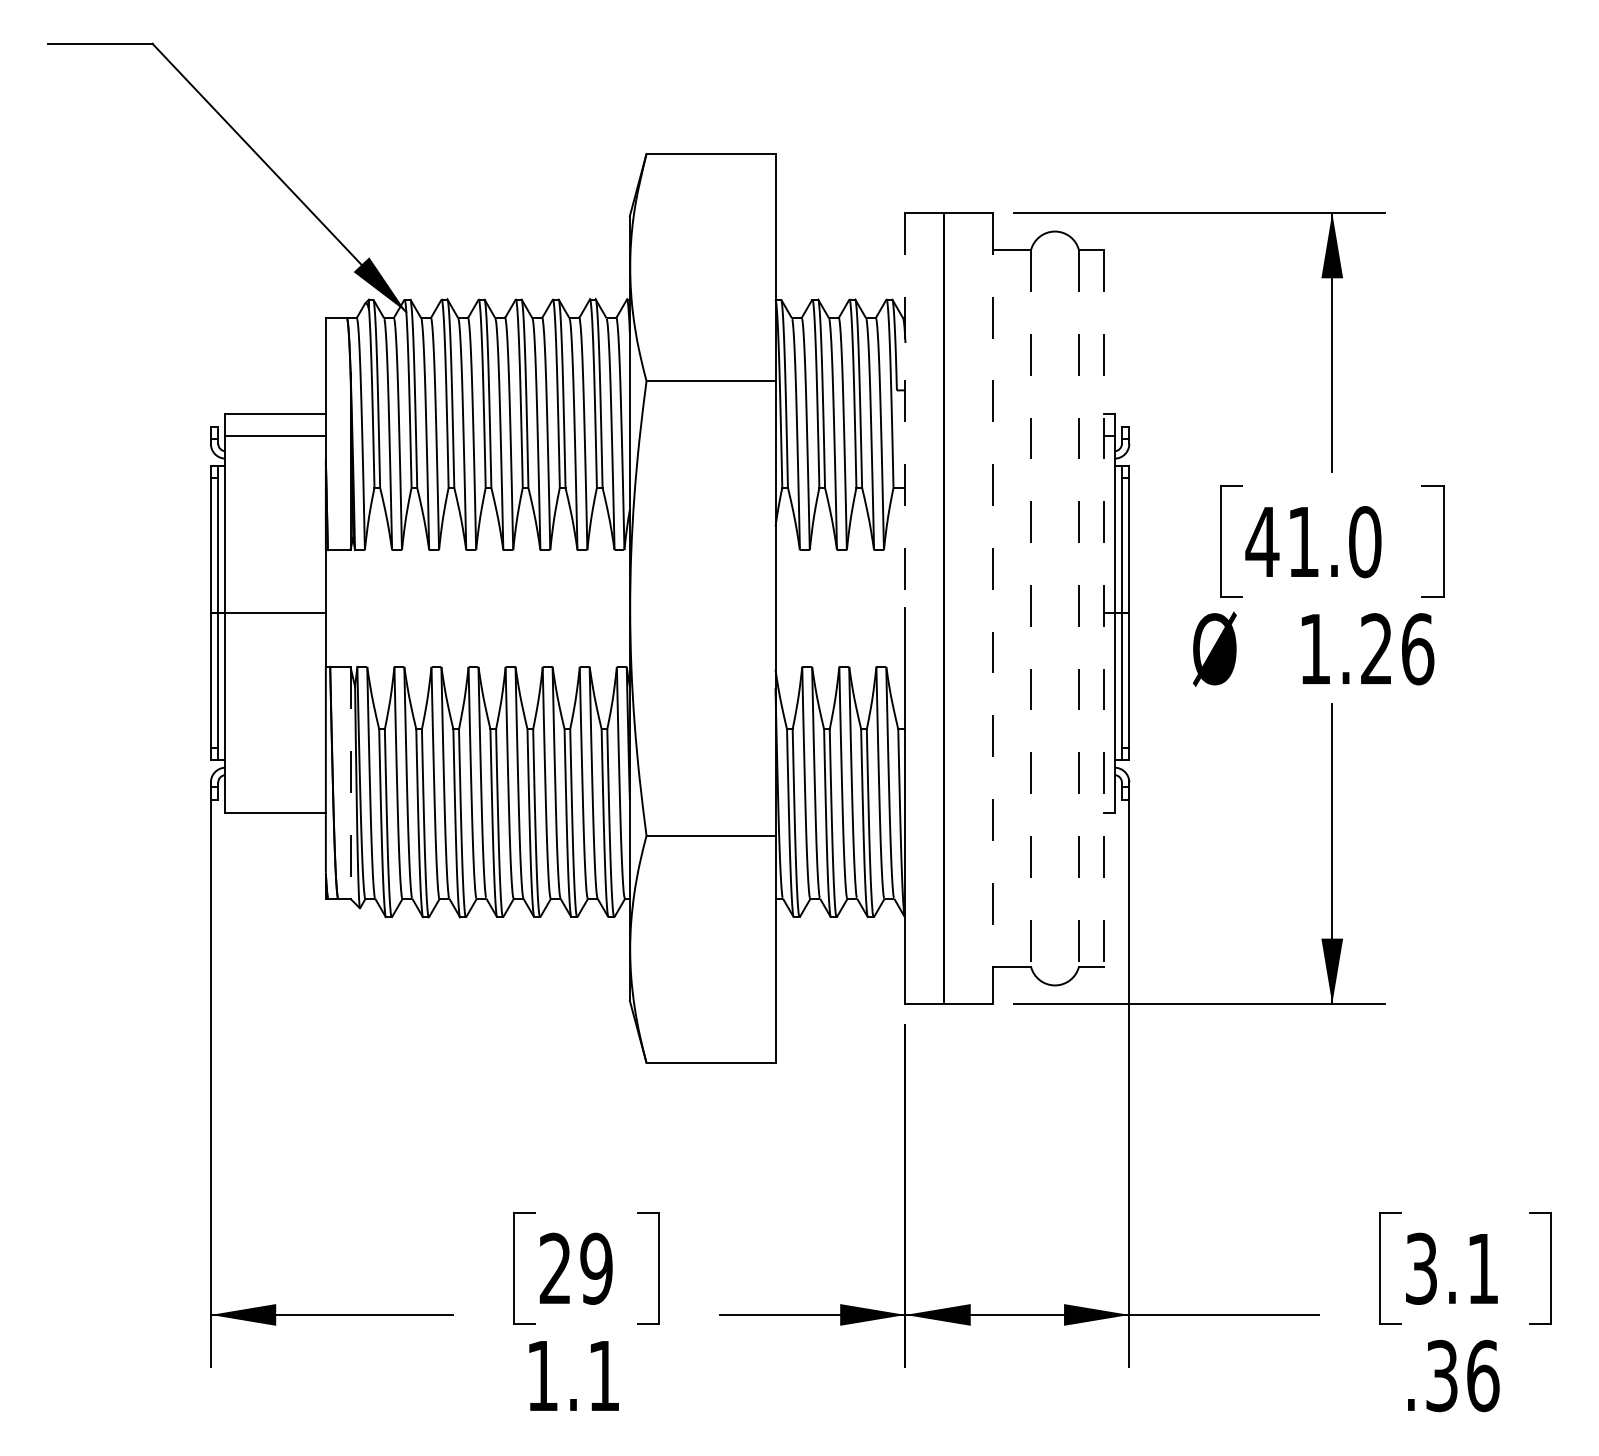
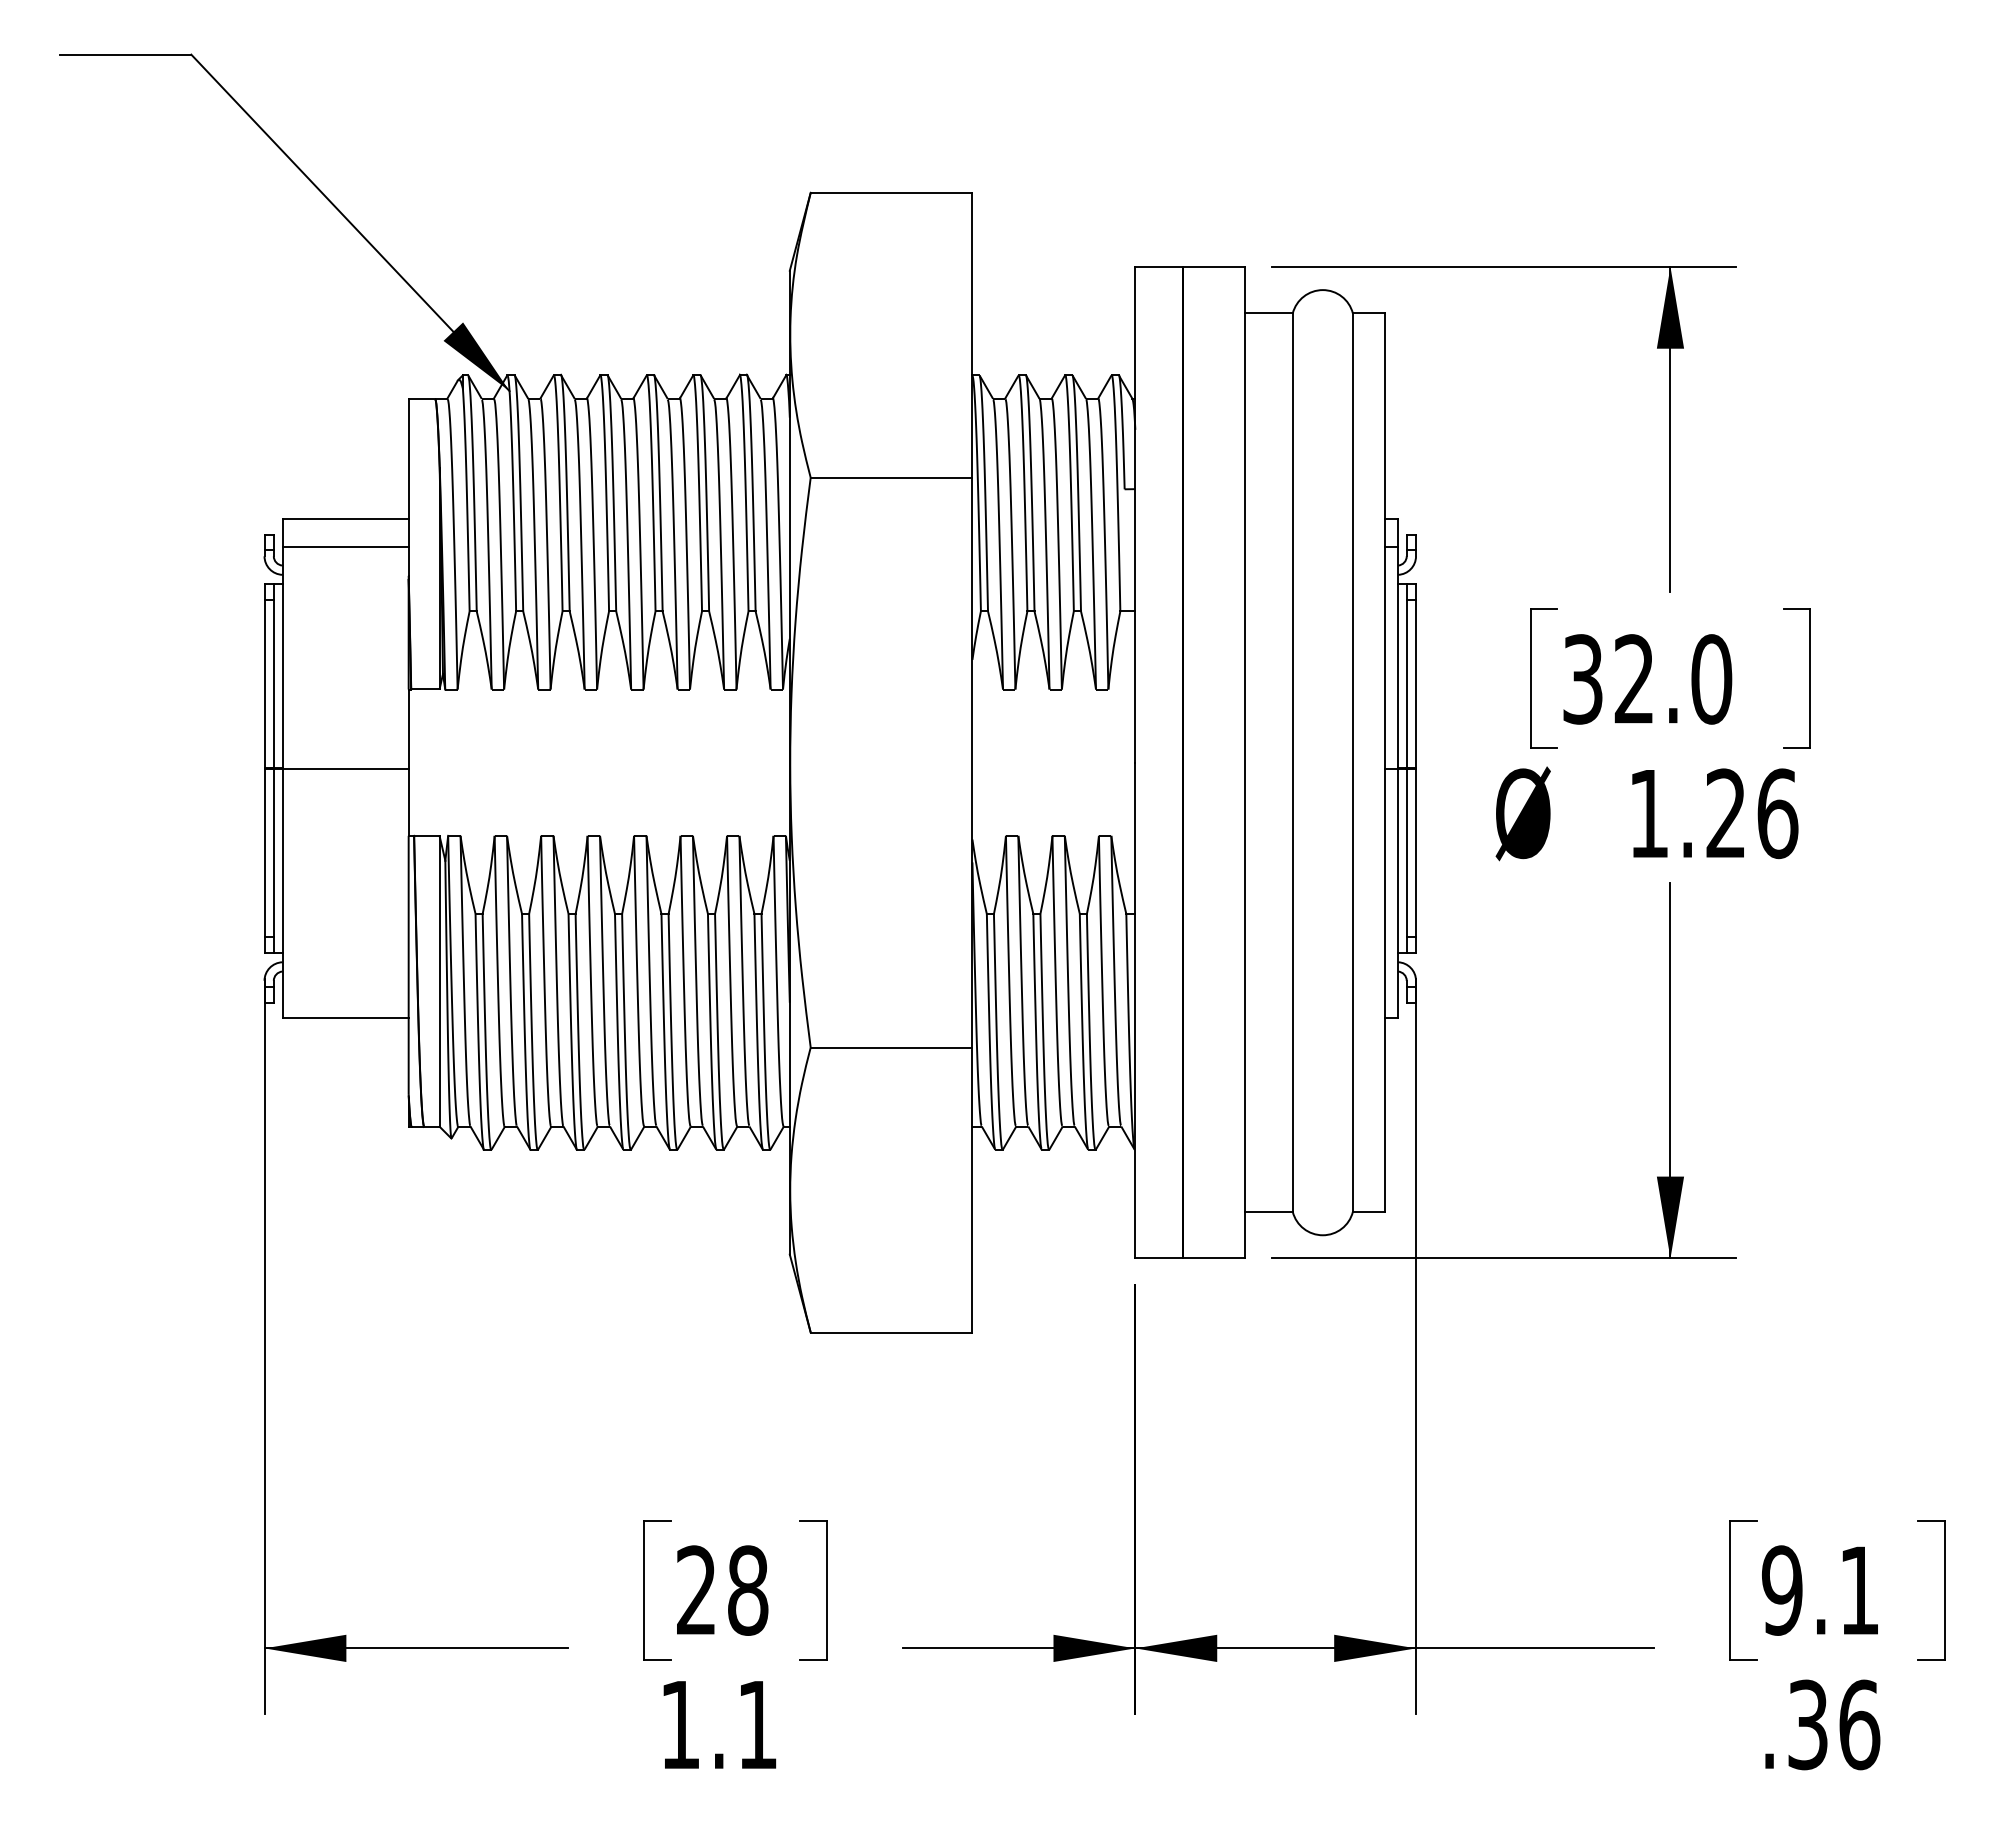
line: (905, 410) -> (1135, 514), dashed -> solid
text: (1281, 542) -> (1606, 679), 41.0 -> 32.0
line: (993, 608) -> (1245, 762), dashed -> solid
line: (1030, 609) -> (1292, 763), dashed -> solid
line: (1078, 609) -> (1352, 763), dashed -> solid
line: (1104, 609) -> (1384, 763), dashed -> solid
line: (350, 783) -> (439, 982), dashed -> solid
text: (596, 1268) -> (747, 1590), 29 -> 28
text: (1421, 1268) -> (1782, 1590), 3.1 -> 9.1

